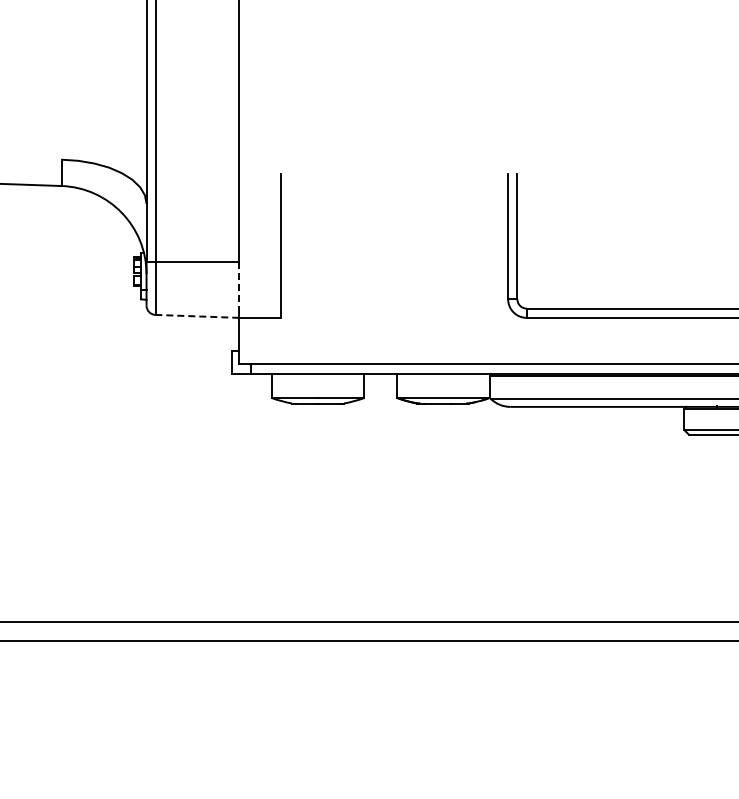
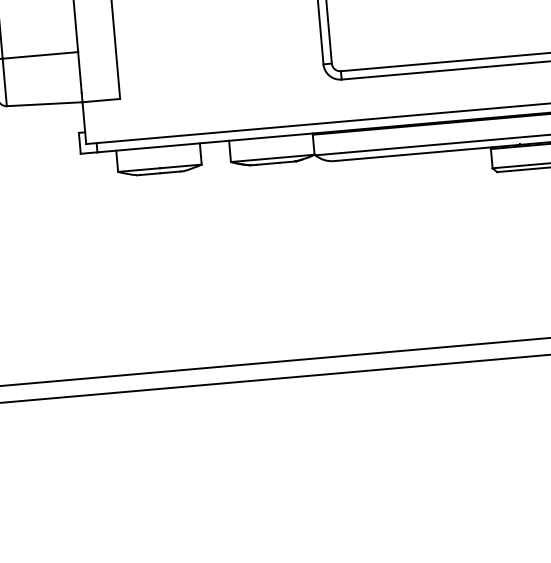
line: (239, 284) -> (80, 72), dashed -> solid
line: (197, 316) -> (44, 104), dashed -> solid

